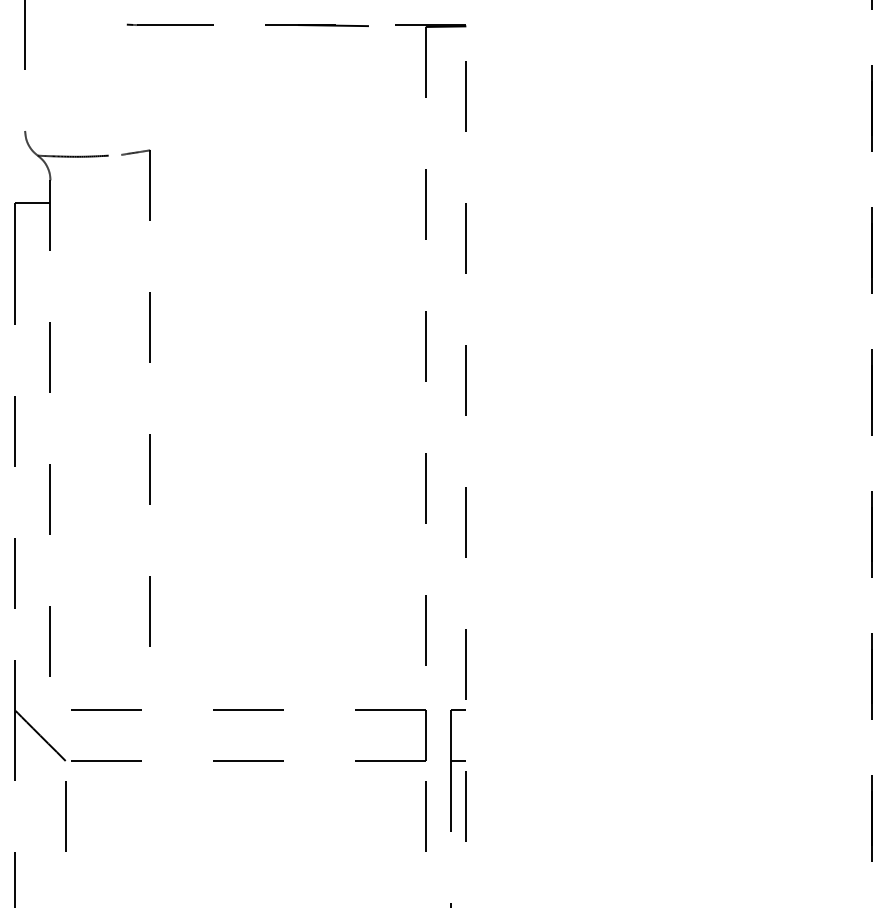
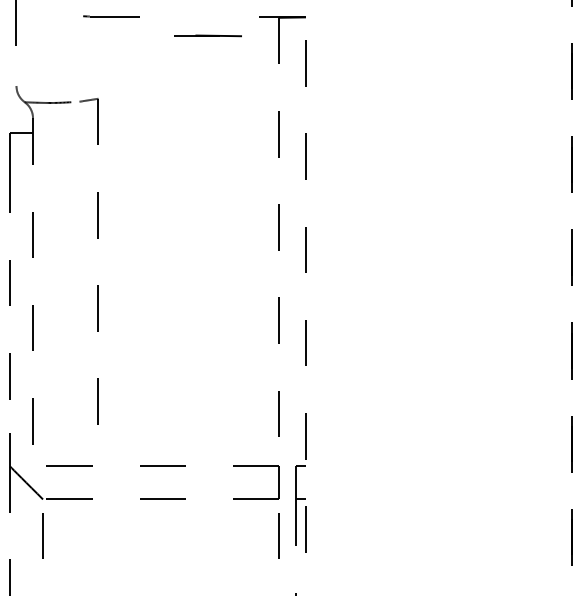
line: (316, 25) -> (207, 35), moved

